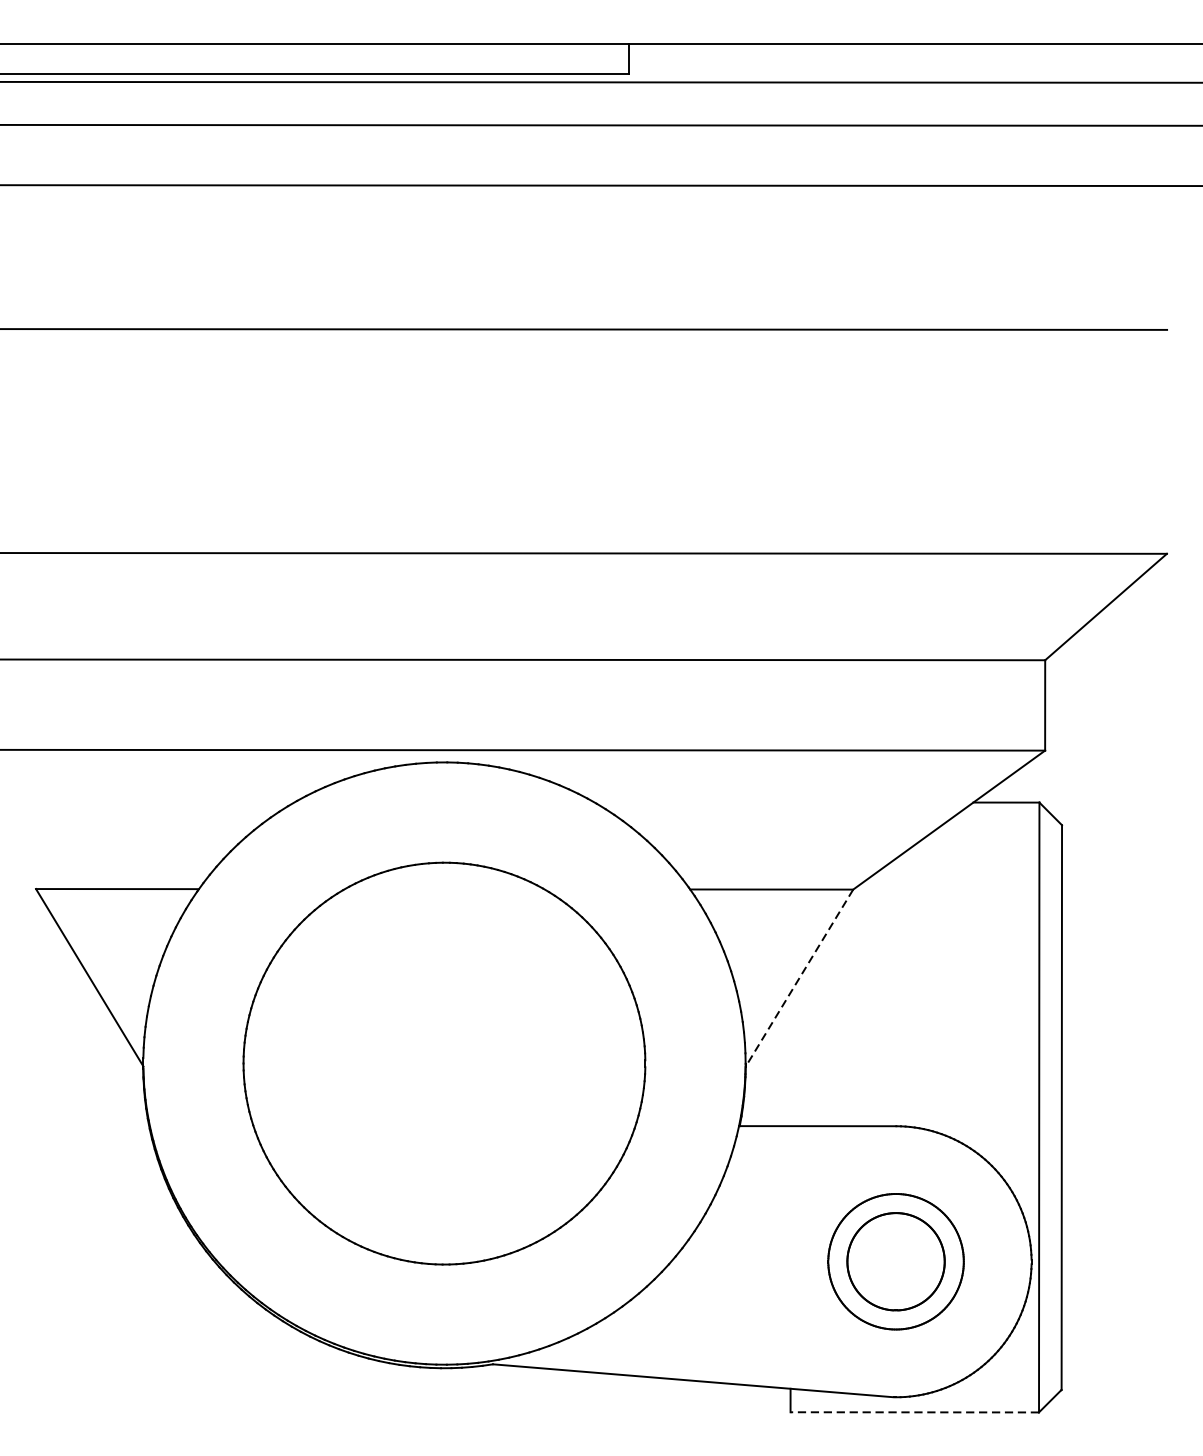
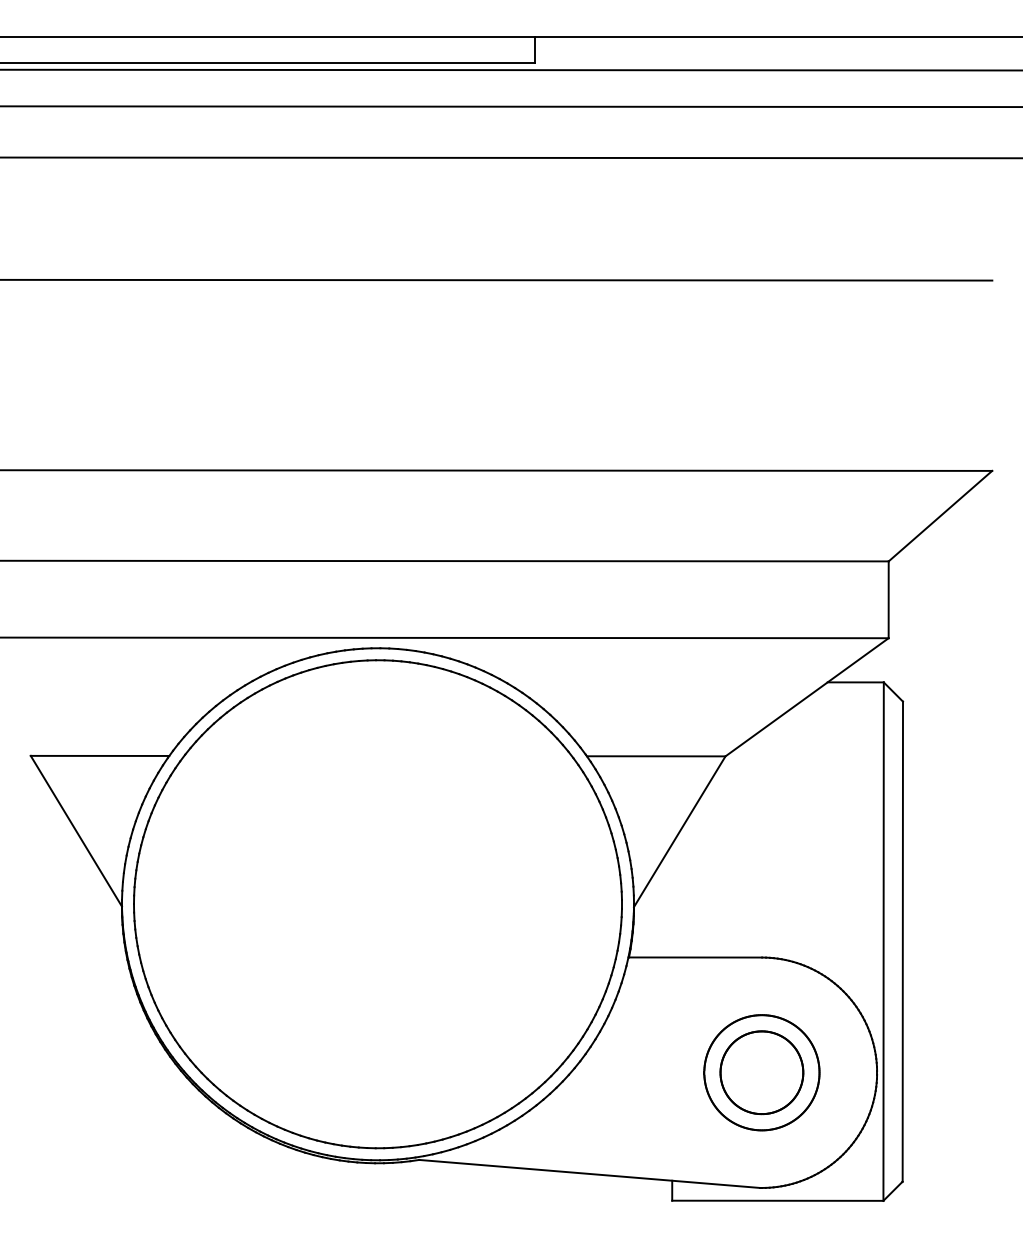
line: (799, 979) -> (679, 832), dashed -> solid
part: (443, 1063) -> (377, 904), size x1.43
line: (914, 1412) -> (777, 1200), dashed -> solid

